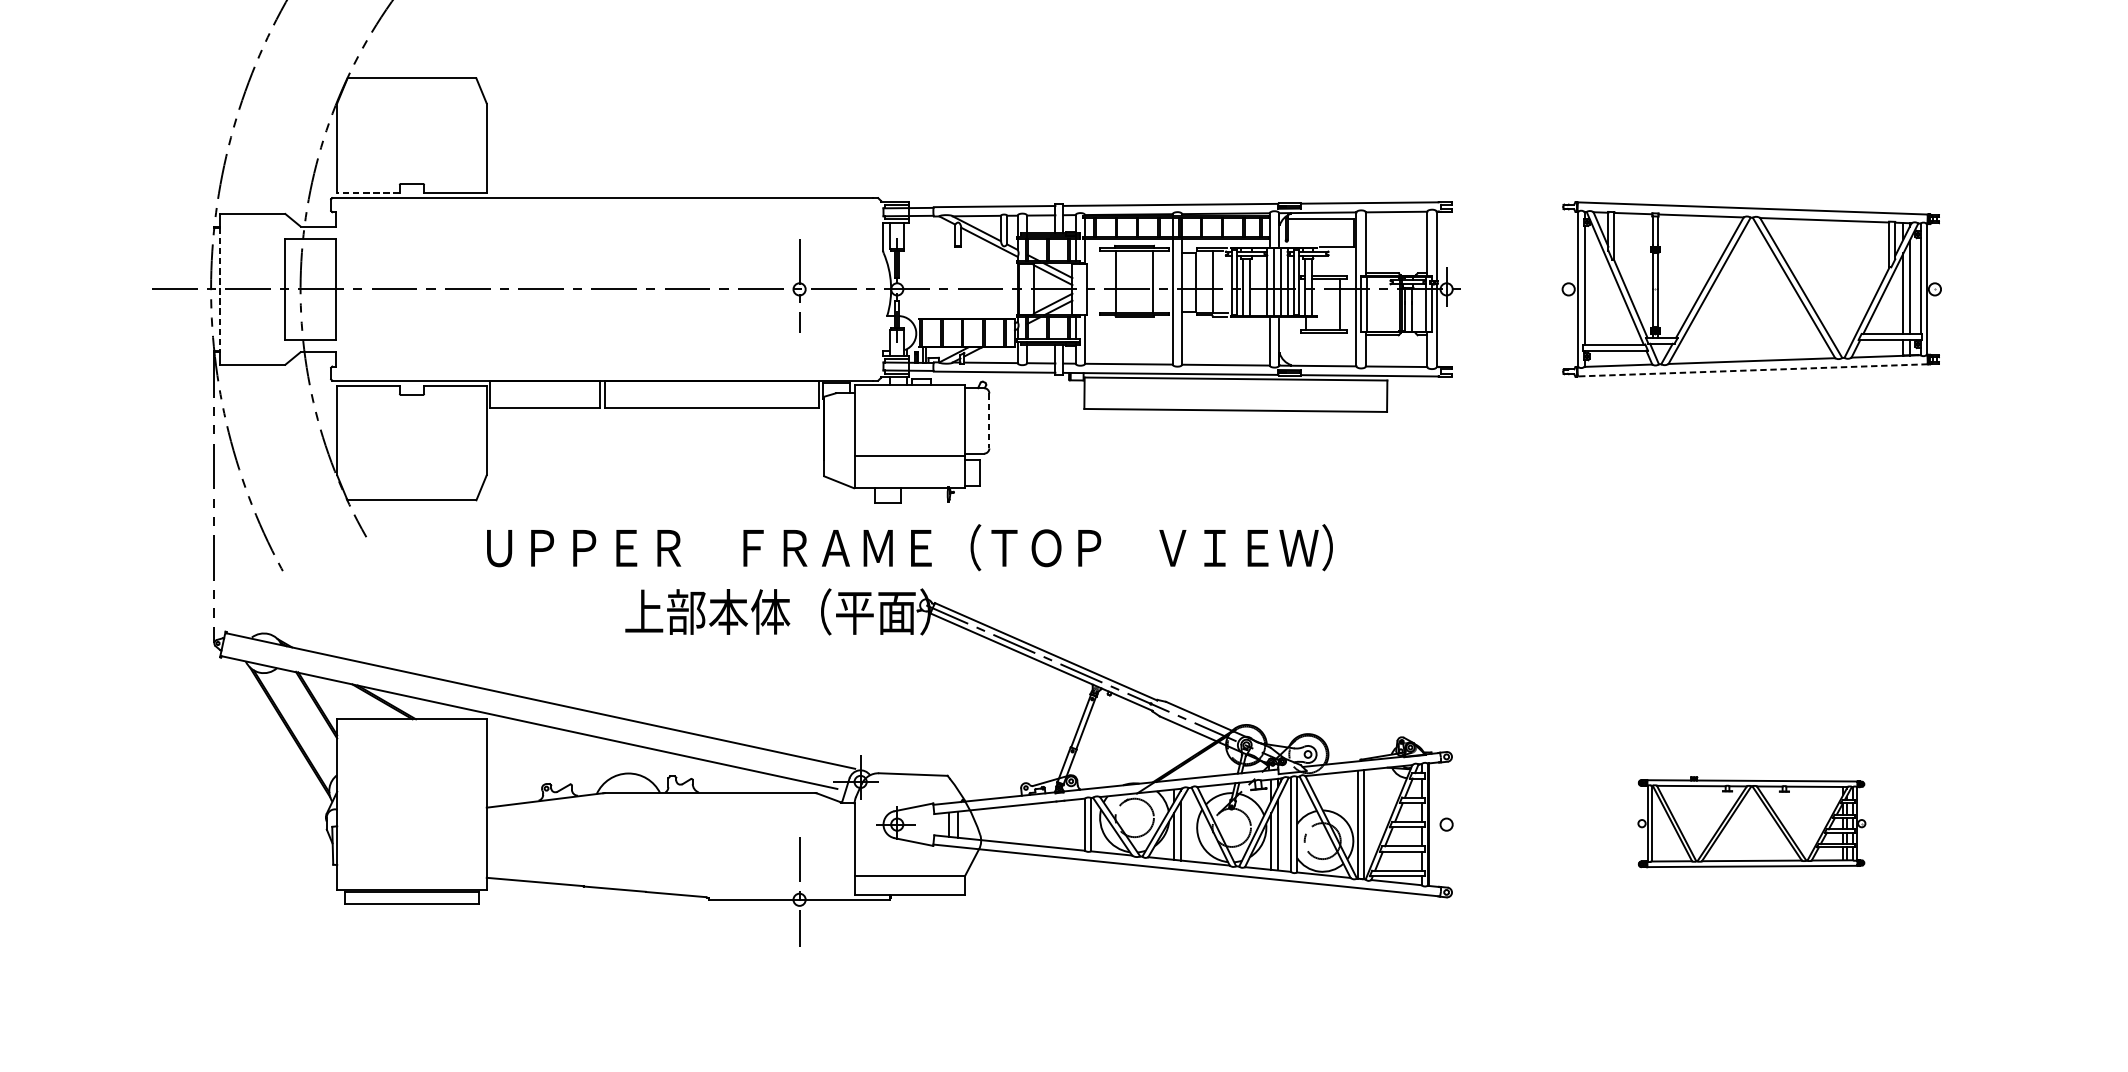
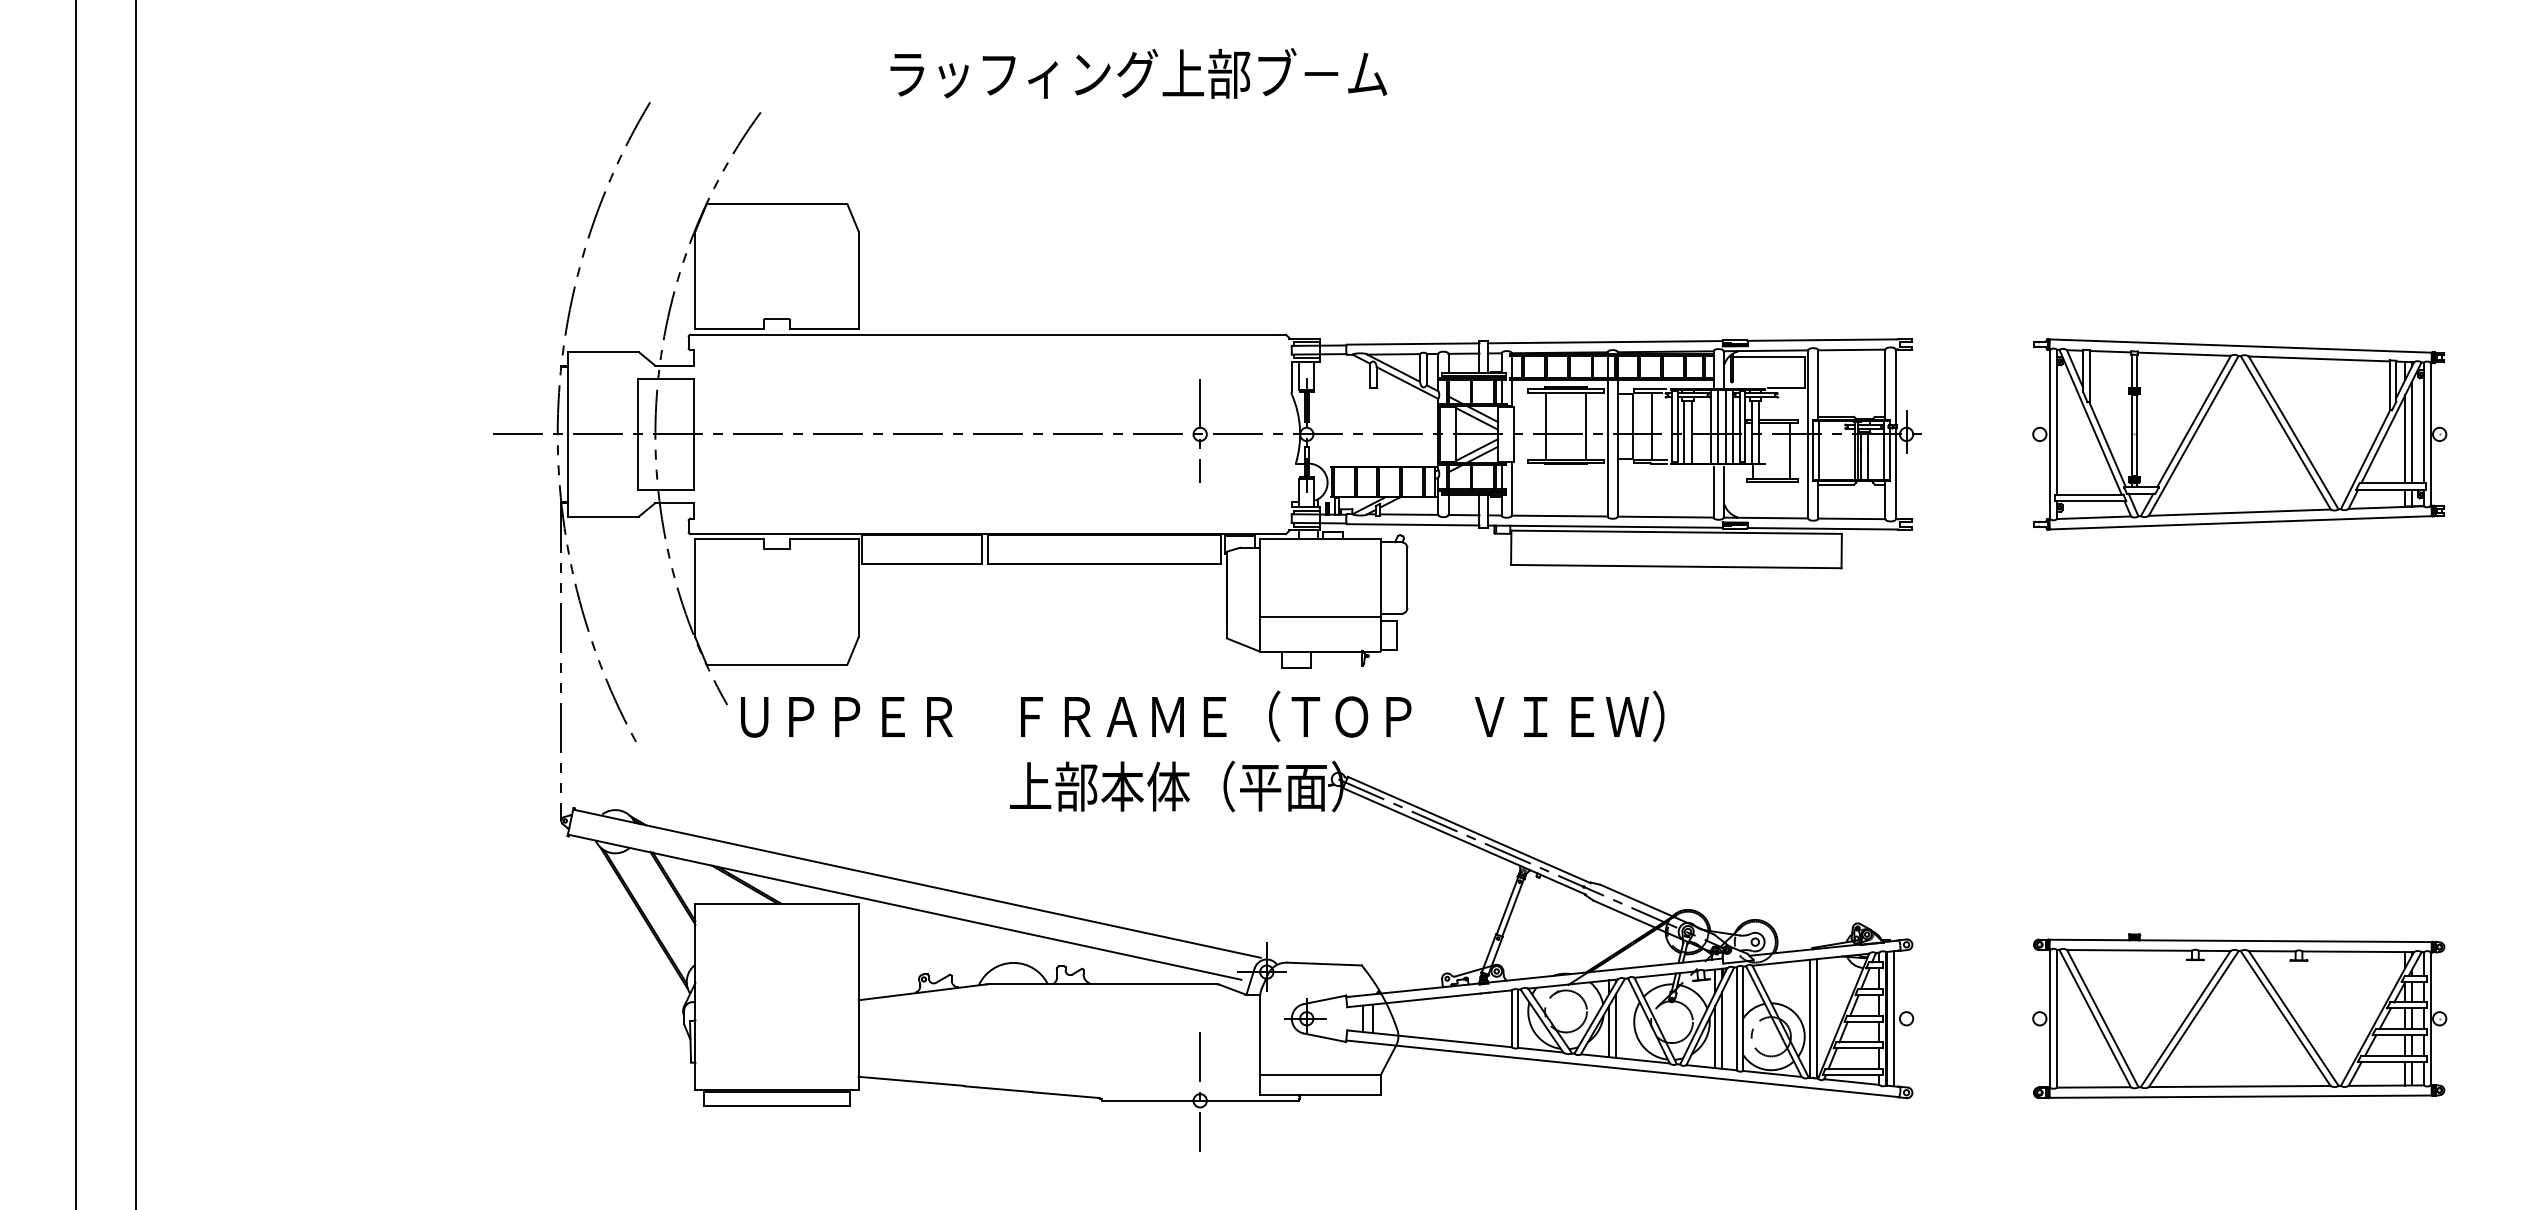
line: (368, 193) -> (729, 329), dashed -> solid
line: (220, 289) -> (567, 434), dashed -> solid
line: (1752, 370) -> (2240, 522), dashed -> solid
line: (989, 421) -> (1407, 578), dashed -> solid
text: (909, 547) -> (1202, 716), moved
part: (1751, 821) -> (2239, 1015), size x1.67
line: (1434, 824) -> (1893, 1018), added

